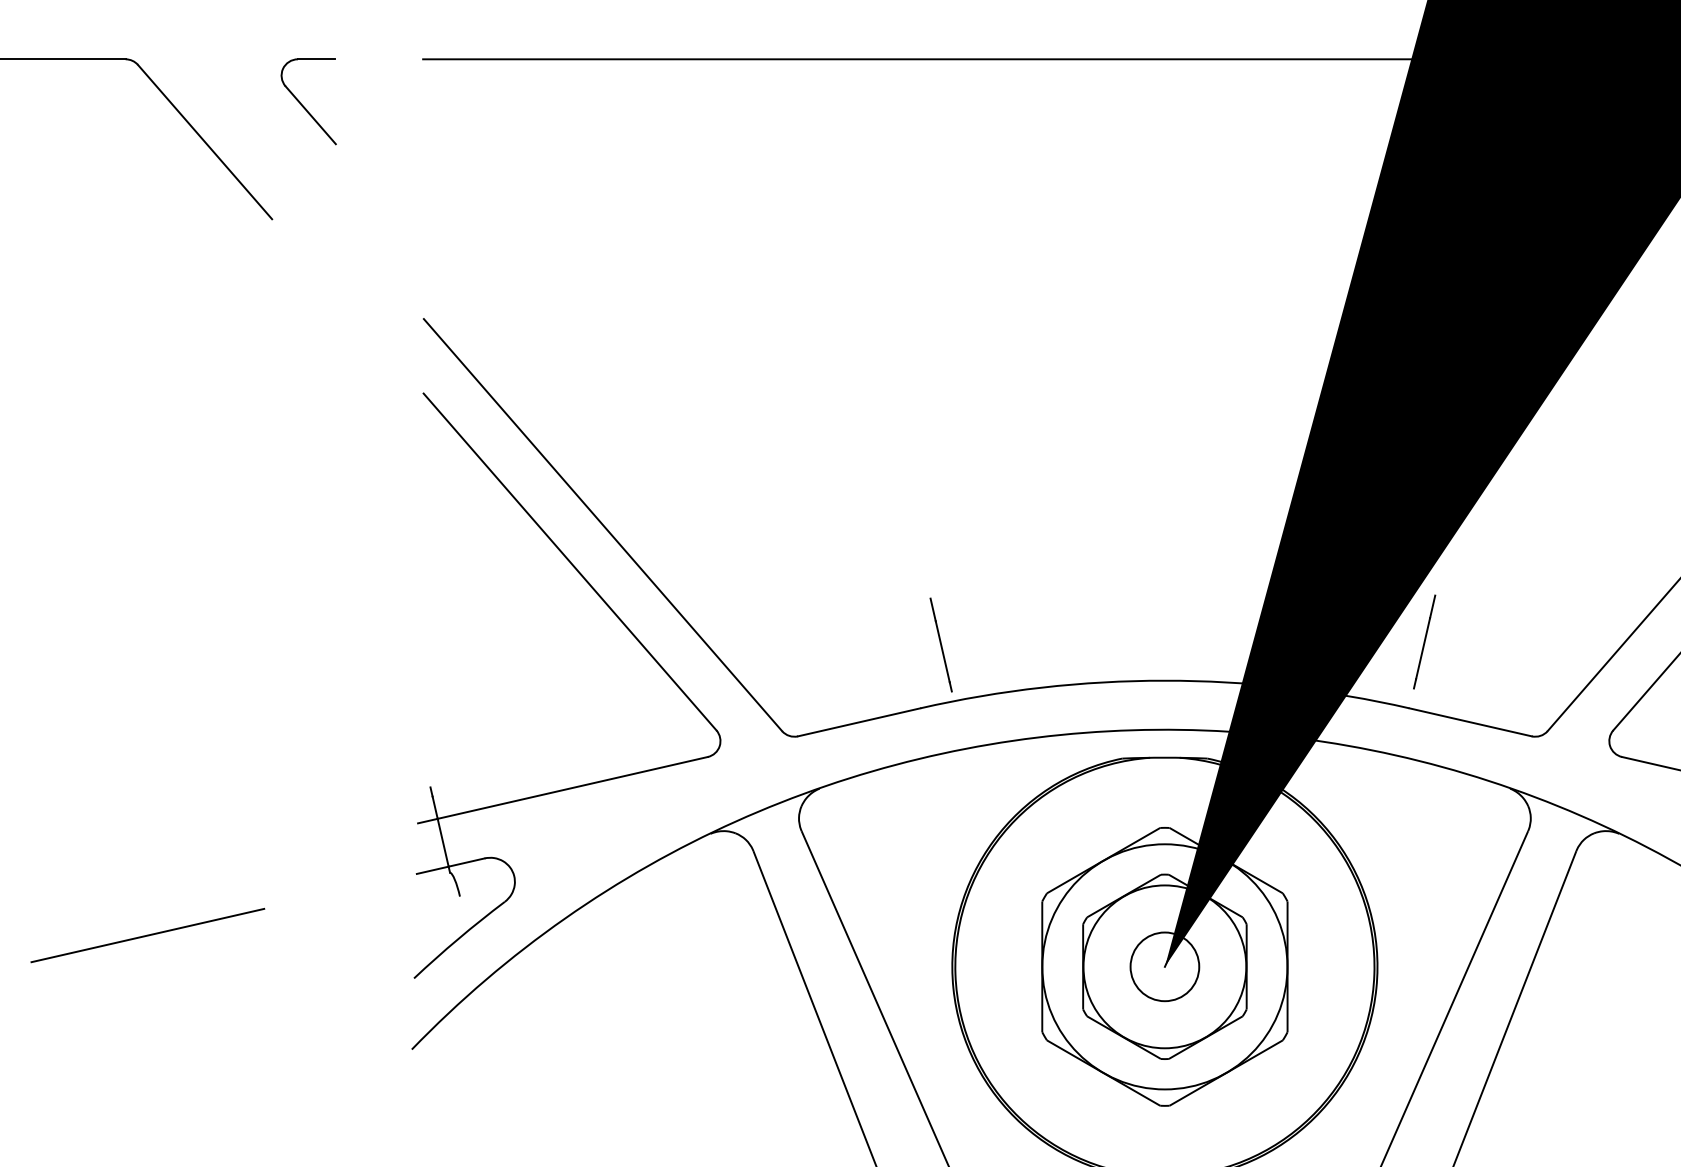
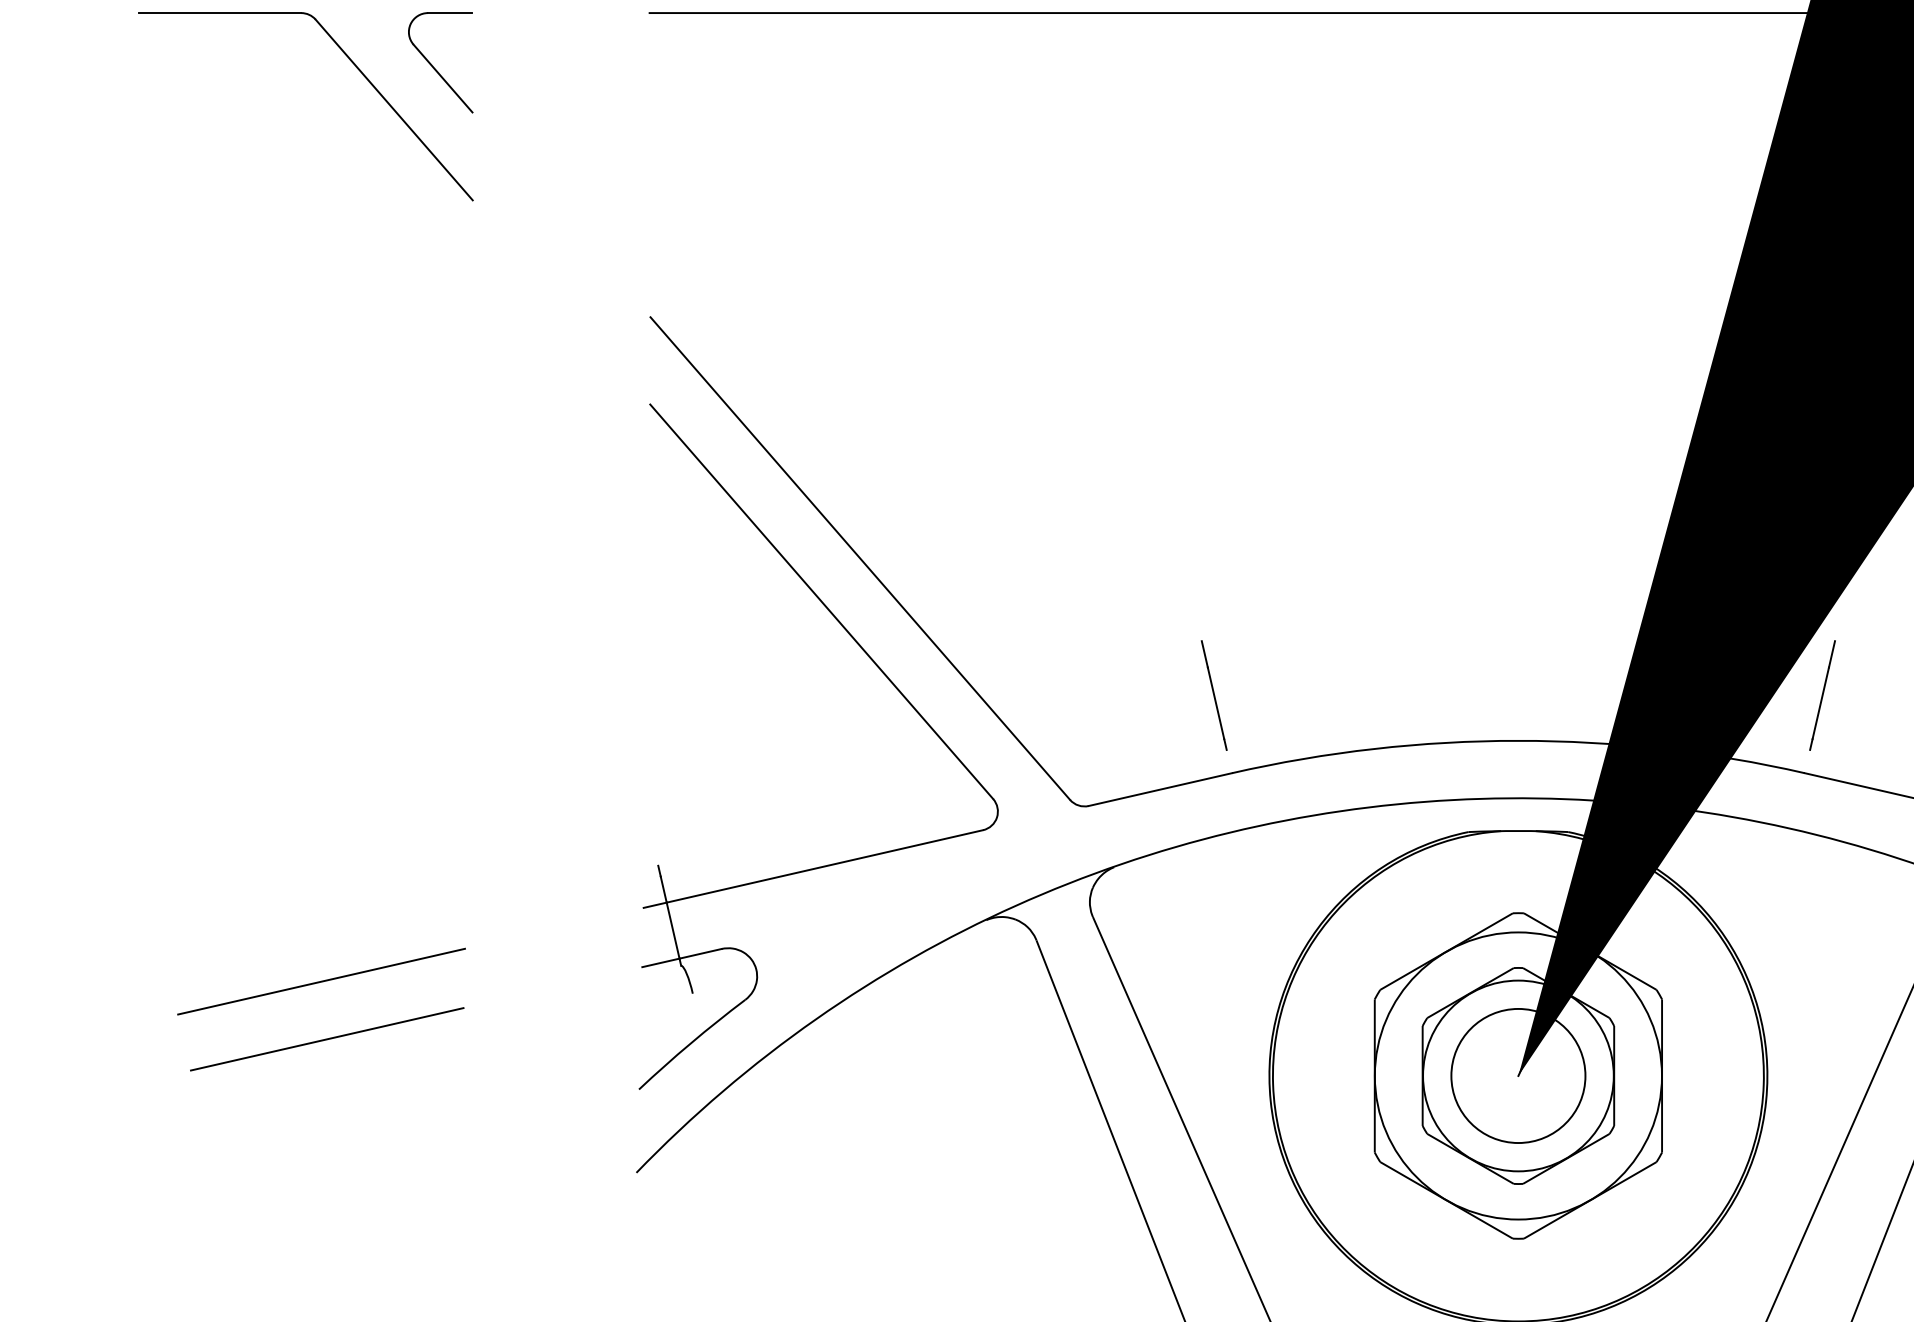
part: (303, 105) -> (434, 67), moved
line: (940, 644) -> (1213, 694), moved
line: (142, 886) -> (320, 981), added
circle: (1164, 966) -> (1517, 1075), size x1.67

